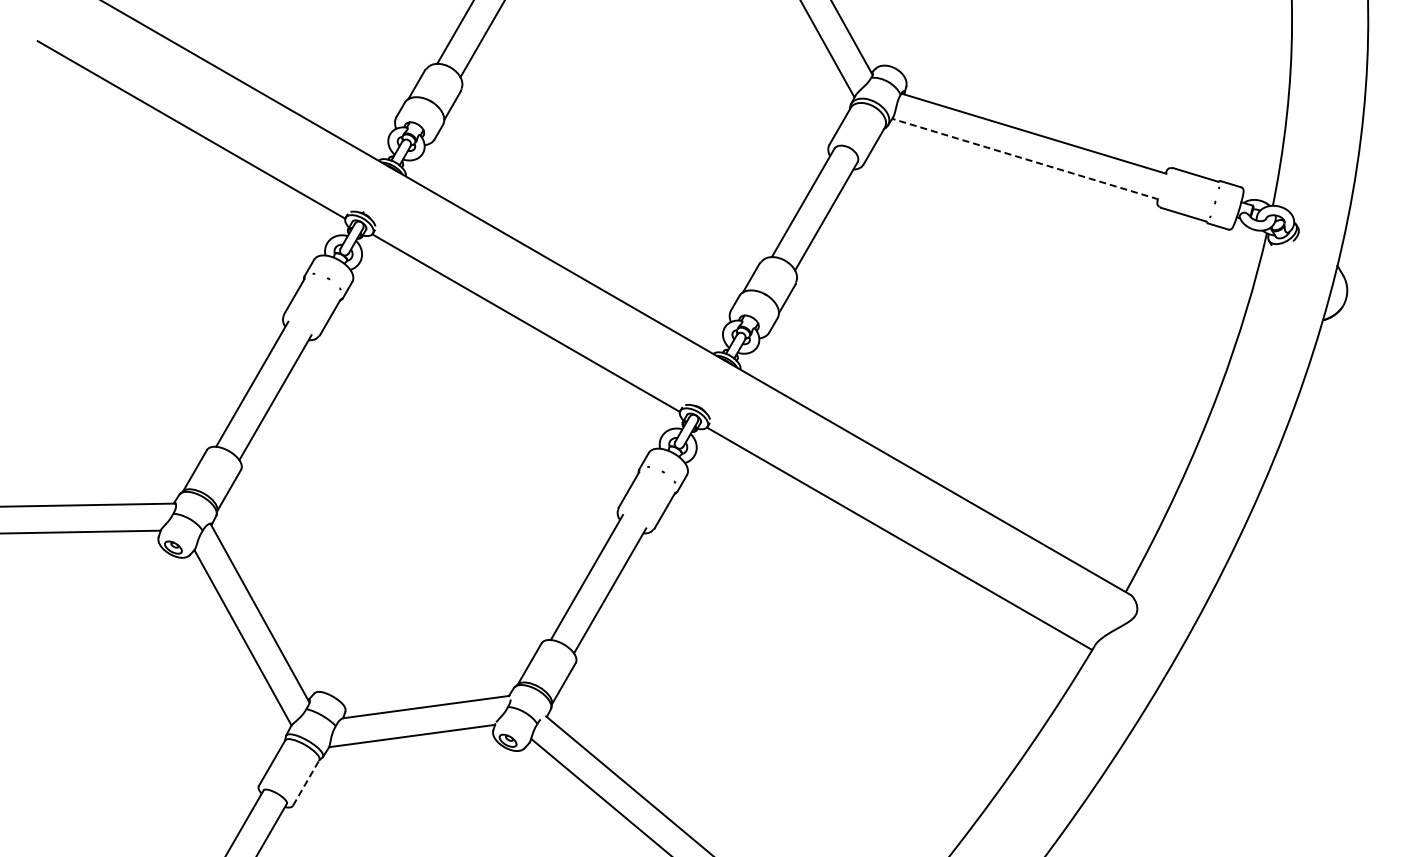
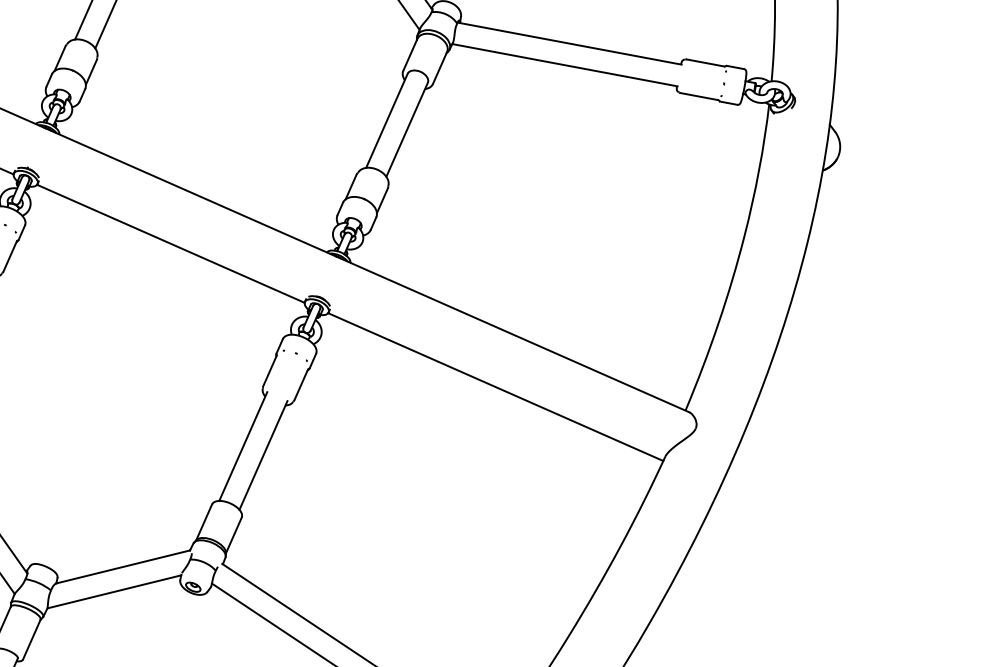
line: (1024, 158) -> (564, 64), dashed -> solid
line: (306, 782) -> (32, 639), dashed -> solid

